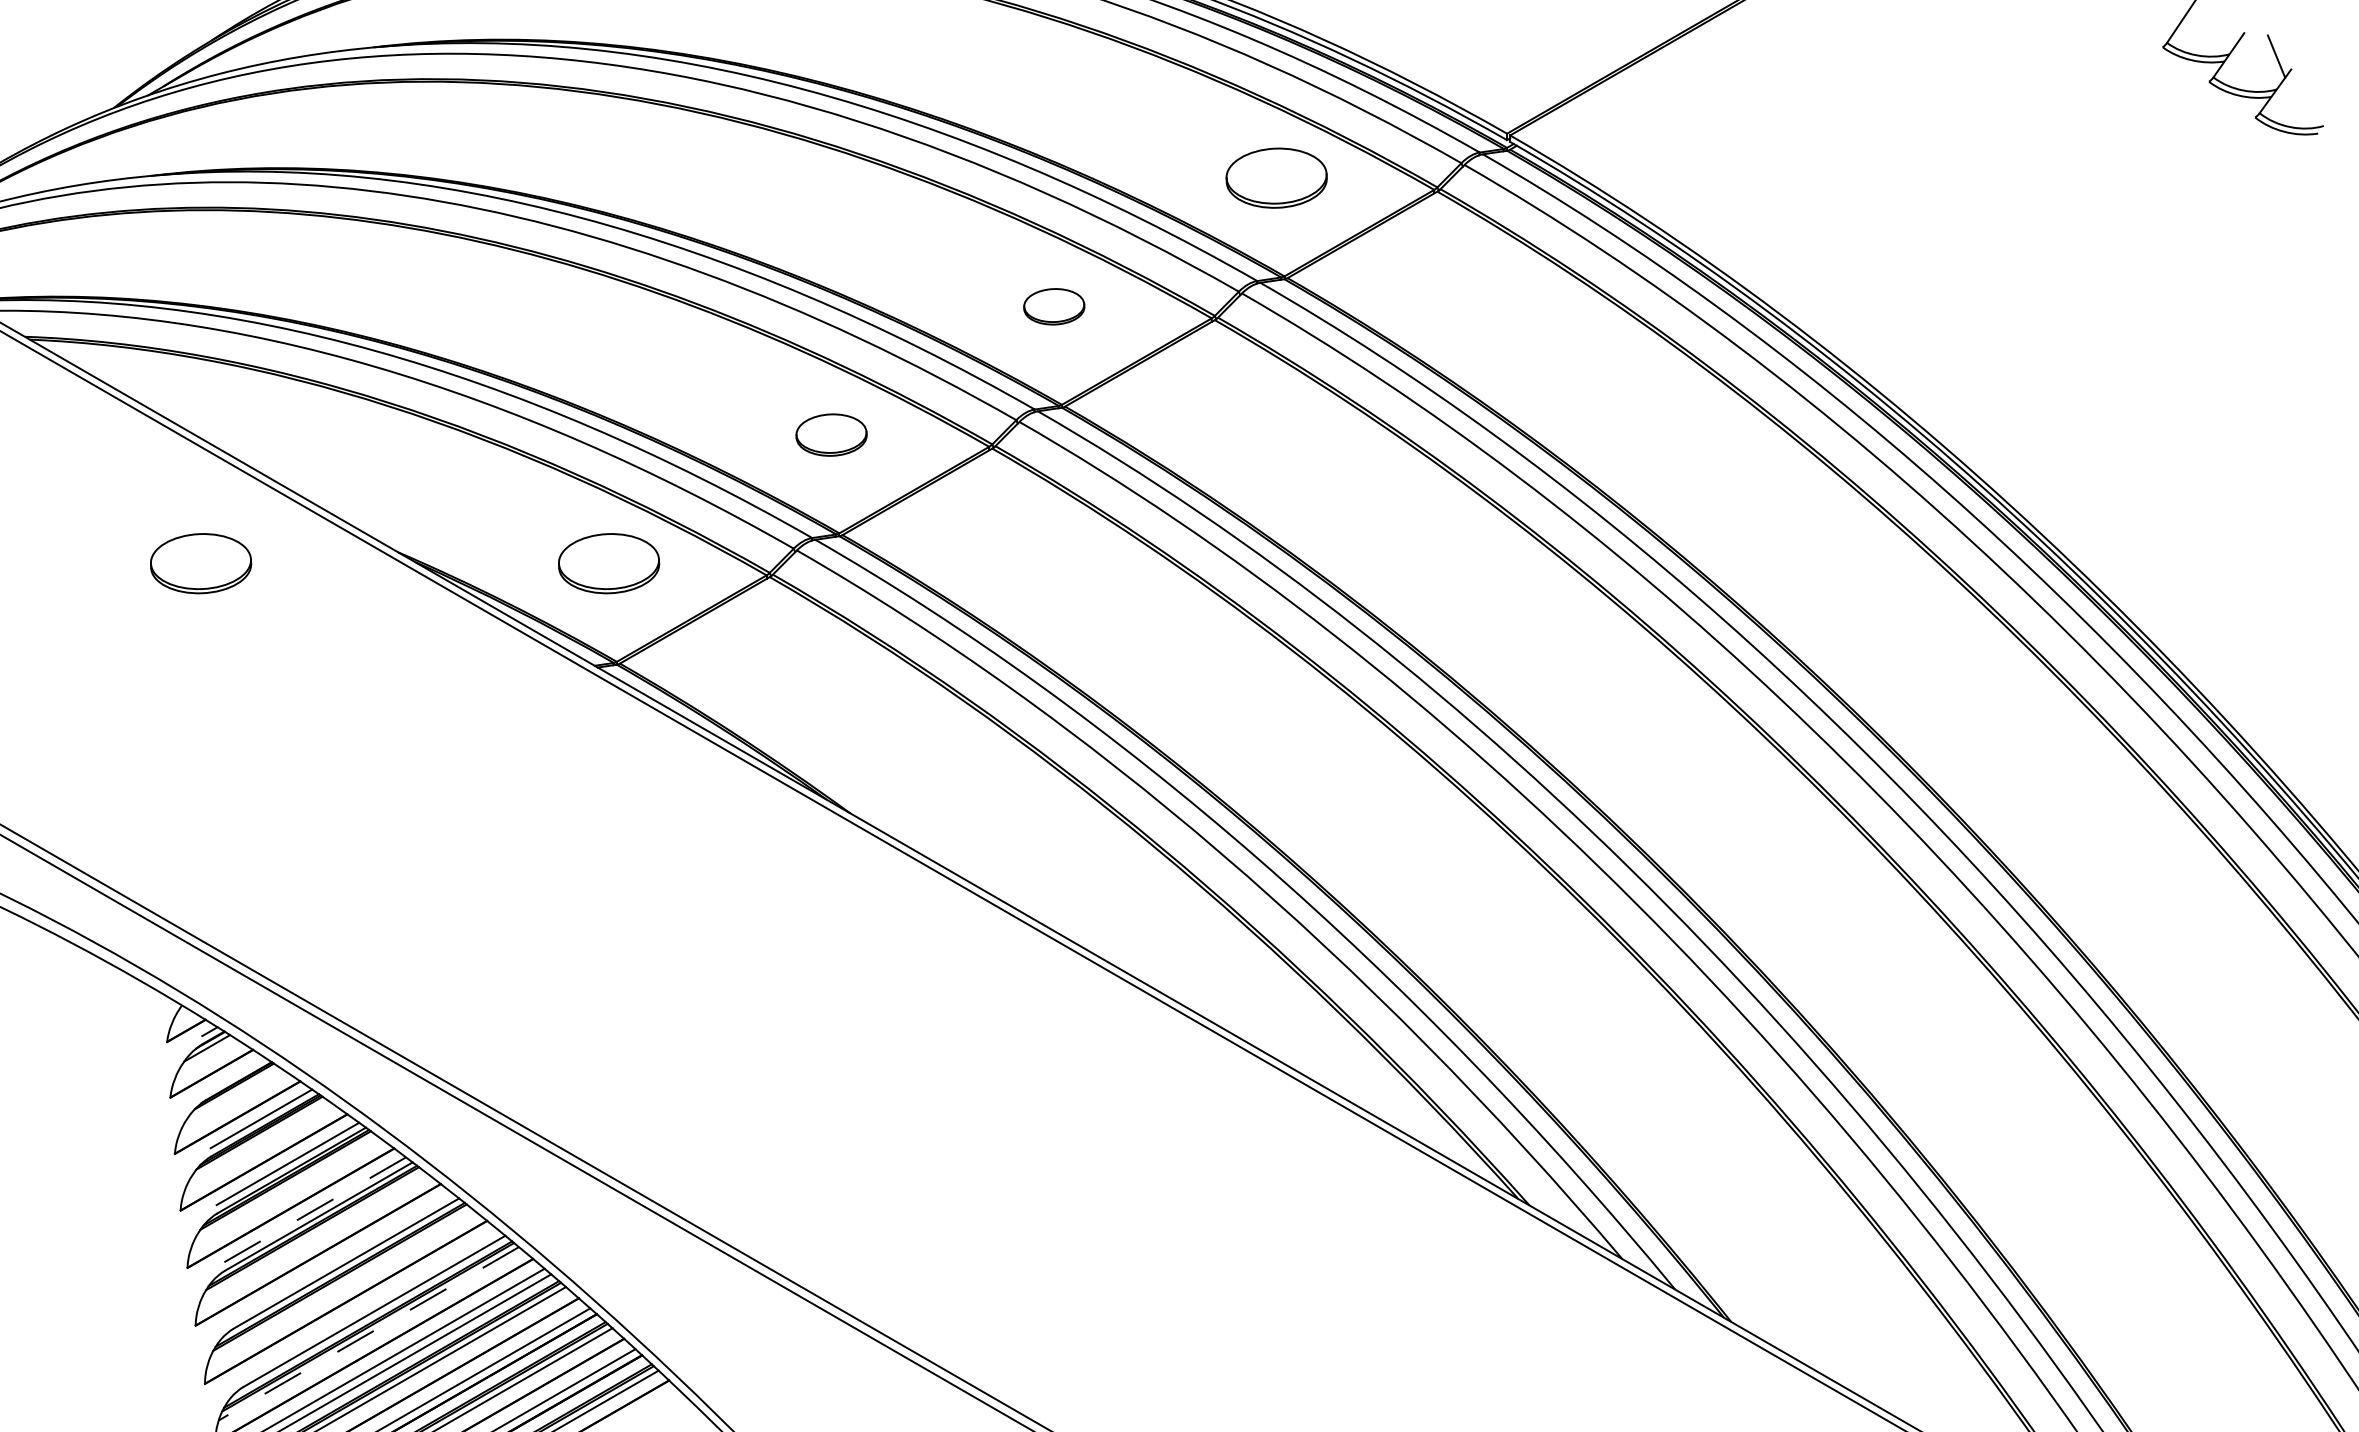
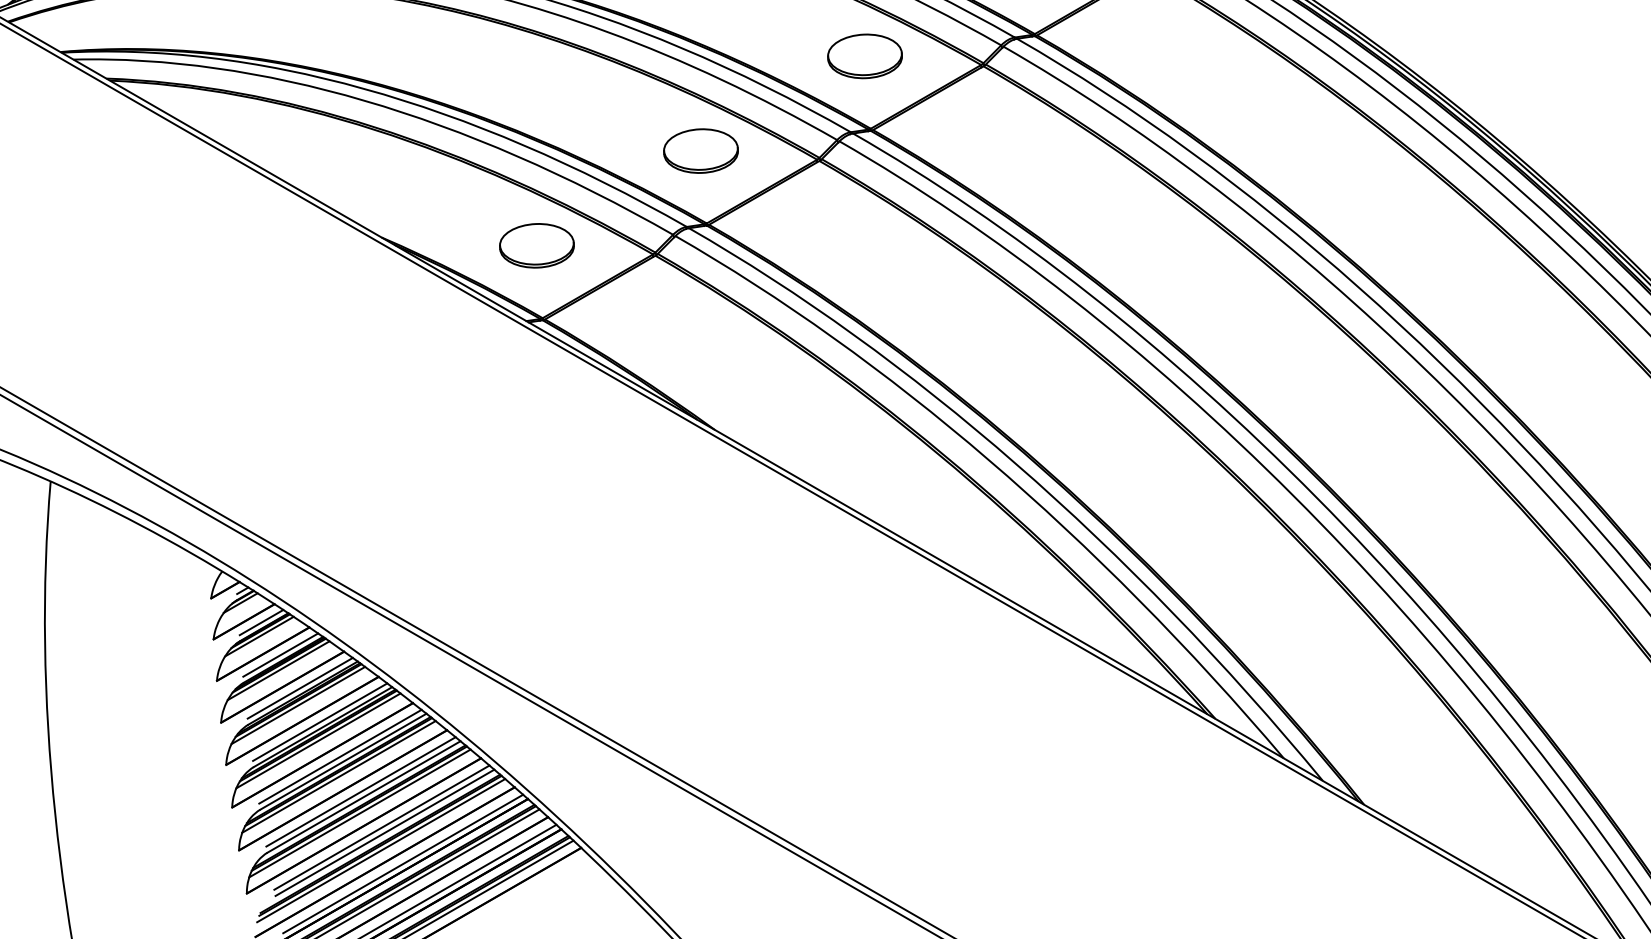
part: (1054, 306) -> (865, 56), size x1.67
part: (831, 434) -> (700, 150), size x1.43
part: (201, 563) -> (236, 245), removed
line: (235, 1074) -> (261, 622), added
line: (232, 1093) -> (259, 636), added
line: (258, 1140) -> (278, 671), added
line: (285, 1186) -> (298, 704), added
line: (314, 1210) -> (319, 722), dashed -> solid
line: (312, 1234) -> (318, 740), added
line: (342, 1256) -> (340, 756), added
line: (340, 1283) -> (339, 776), added
line: (369, 1304) -> (360, 791), added
line: (368, 1334) -> (359, 814), dashed -> solid

